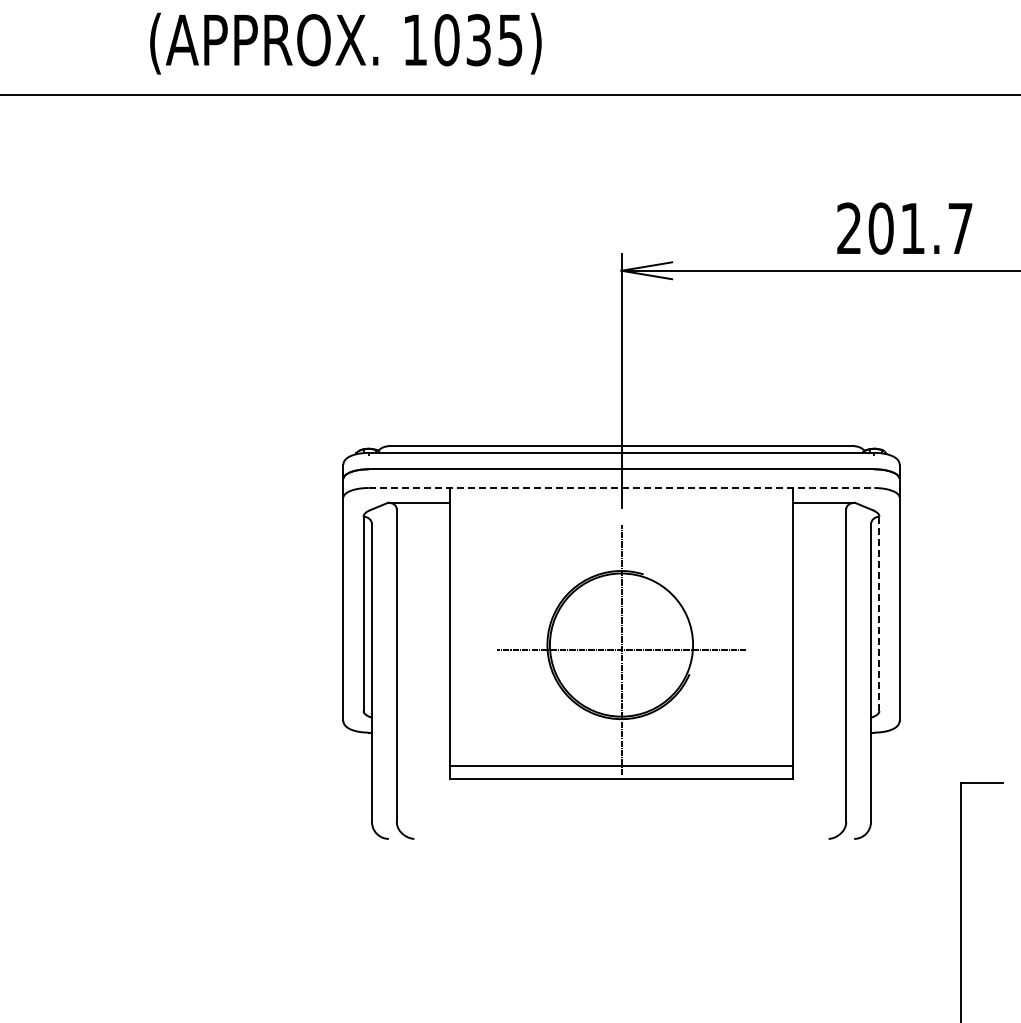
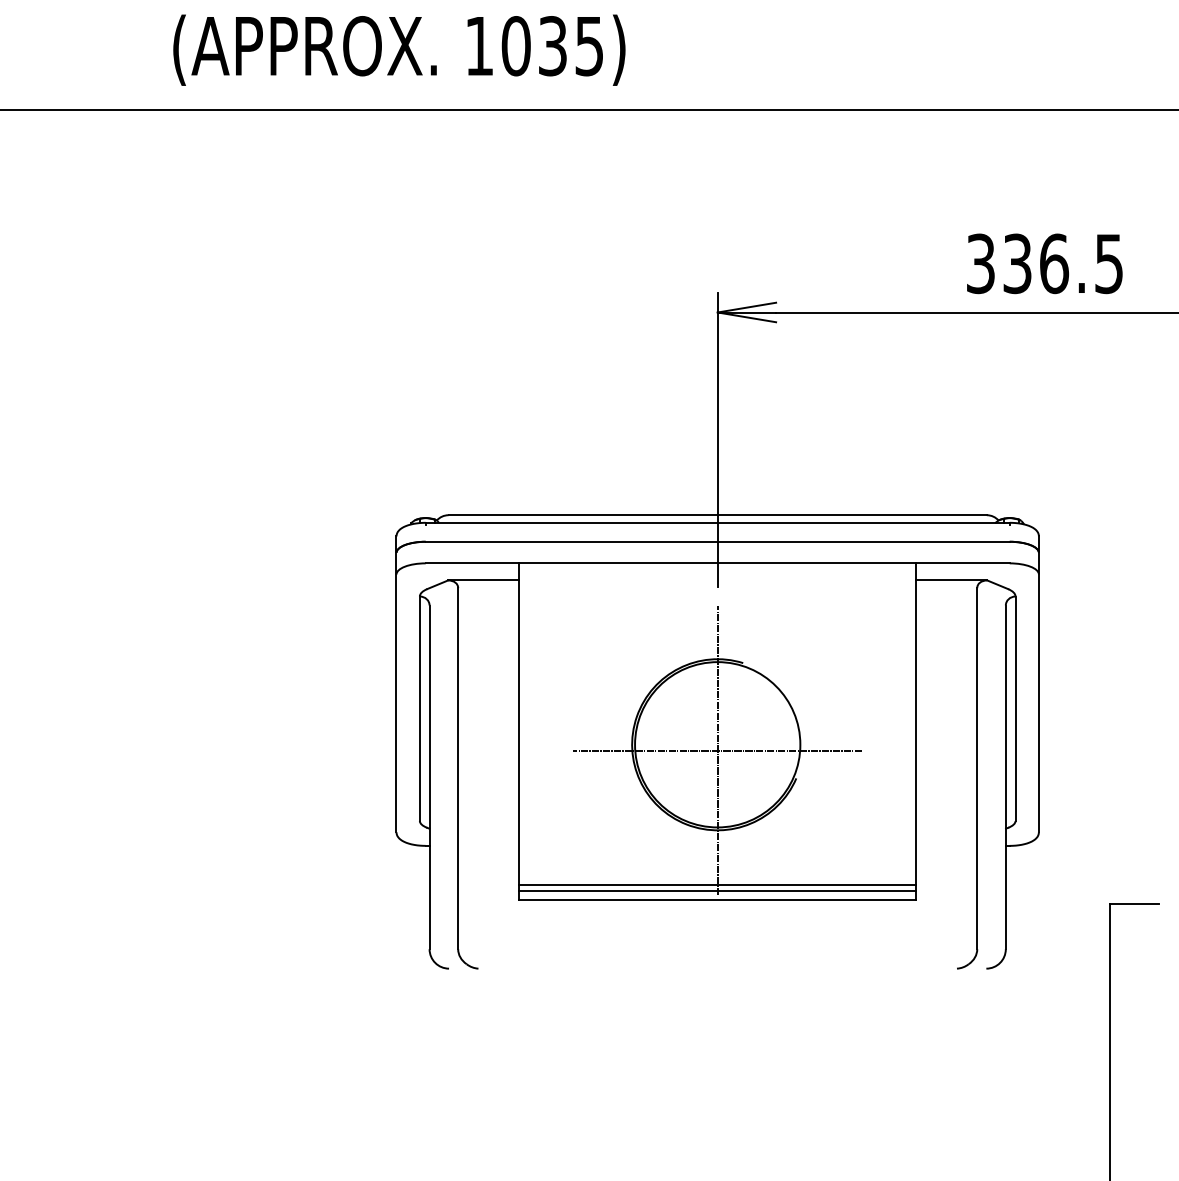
text: (904, 228) -> (1044, 263), 201.7 -> 336.5
line: (621, 488) -> (717, 563), dashed -> solid
line: (879, 614) -> (1015, 709), dashed -> solid
line: (621, 771) -> (717, 890), added

